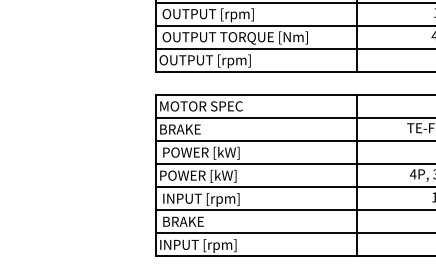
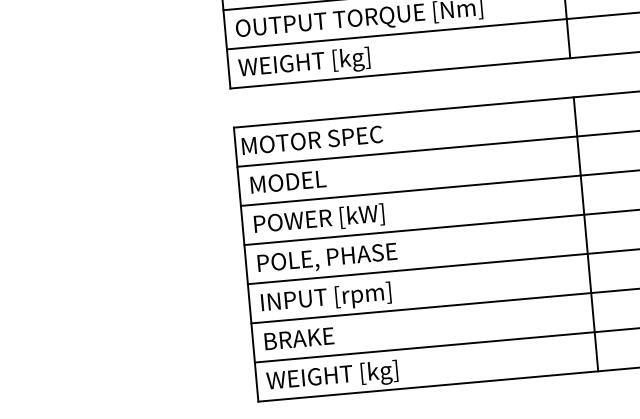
text: (204, 61) -> (310, 63), OUTPUT [rpm] -> WEIGHT [kg]
text: (183, 129) -> (285, 182), BRAKE -> MODEL
text: (202, 175) -> (324, 257), POWER [kW] -> POLE, PHASE
text: (199, 246) -> (330, 378), INPUT [rpm] -> WEIGHT [kg]

